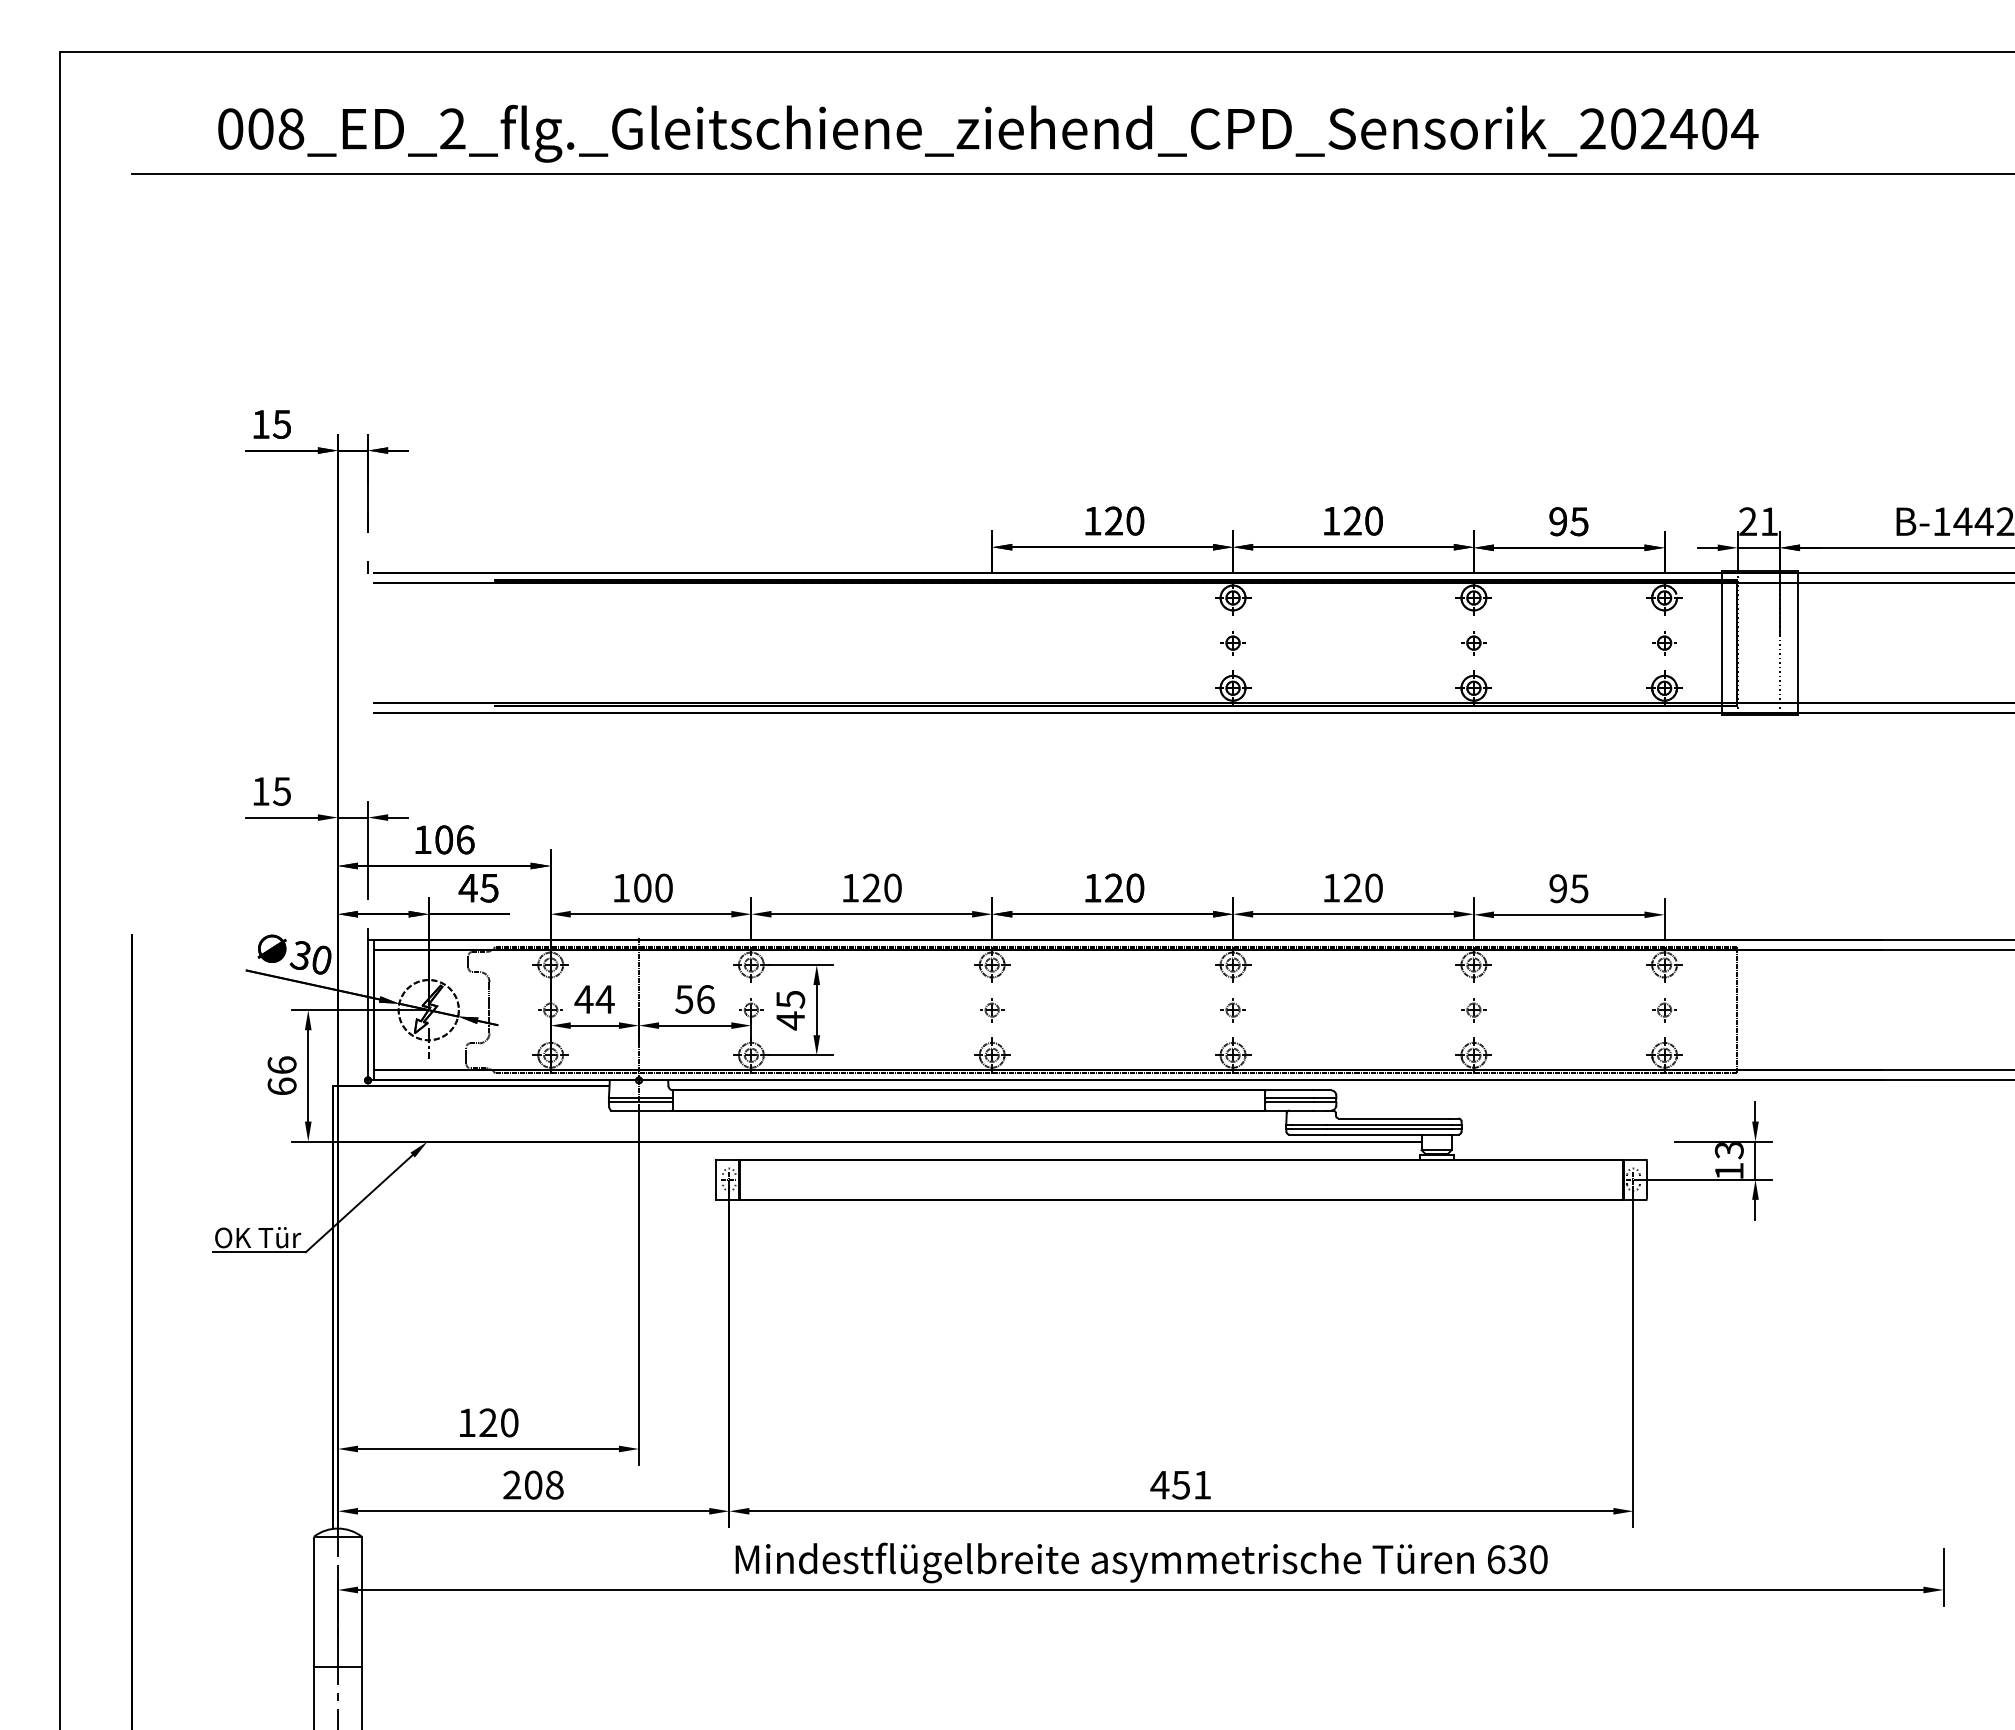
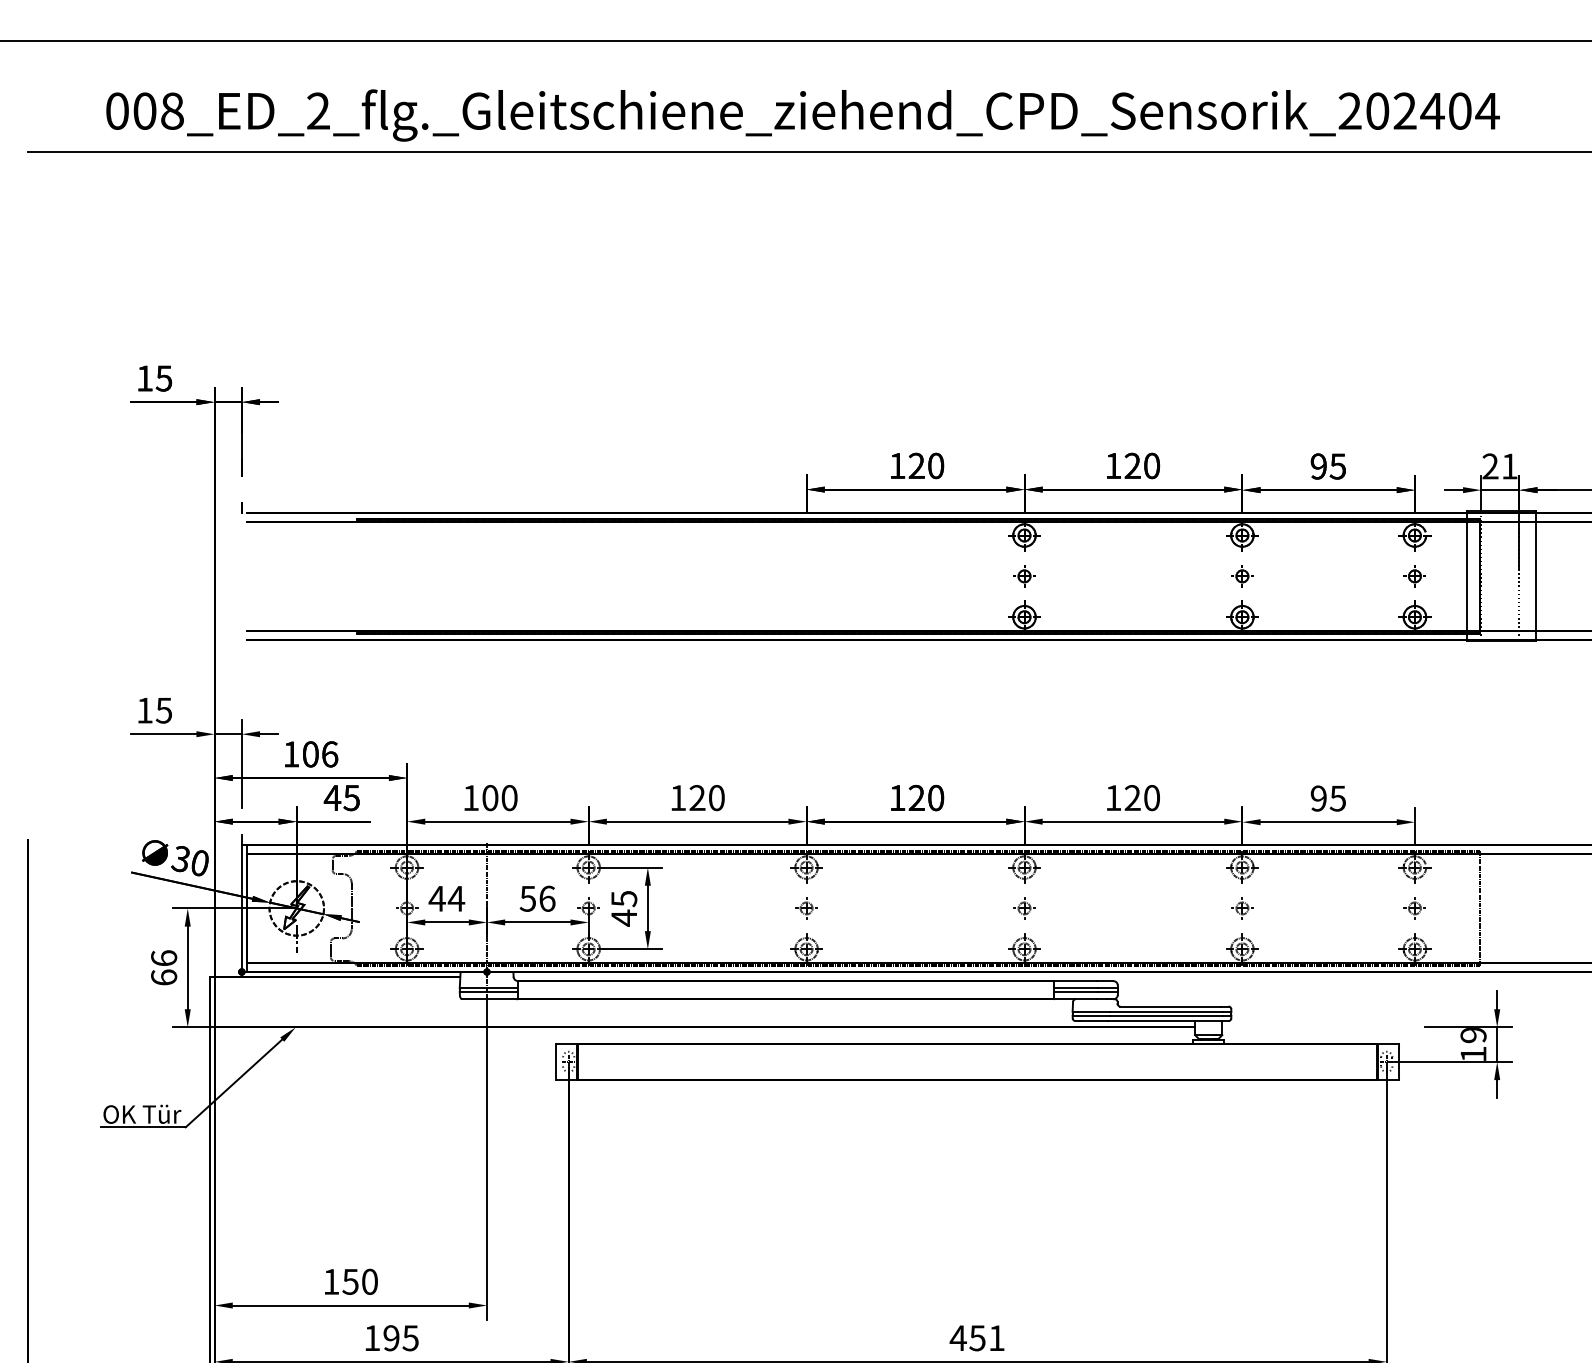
text: (1729, 1151) -> (1473, 1036), 13 -> 19
text: (488, 1422) -> (350, 1281), 120 -> 150
text: (533, 1484) -> (391, 1337), 208 -> 195

